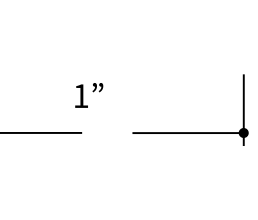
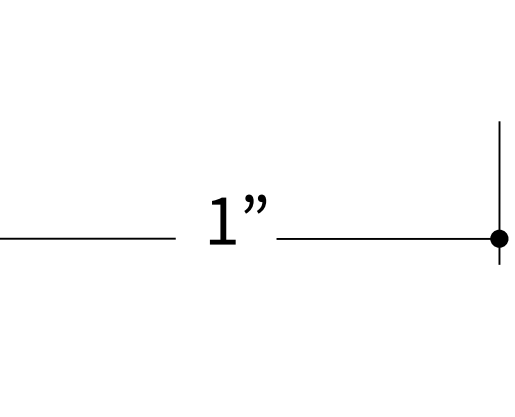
text: (89, 95) -> (238, 219), moved

